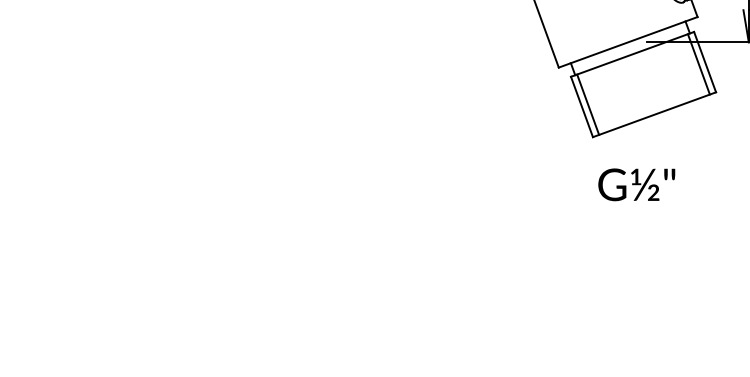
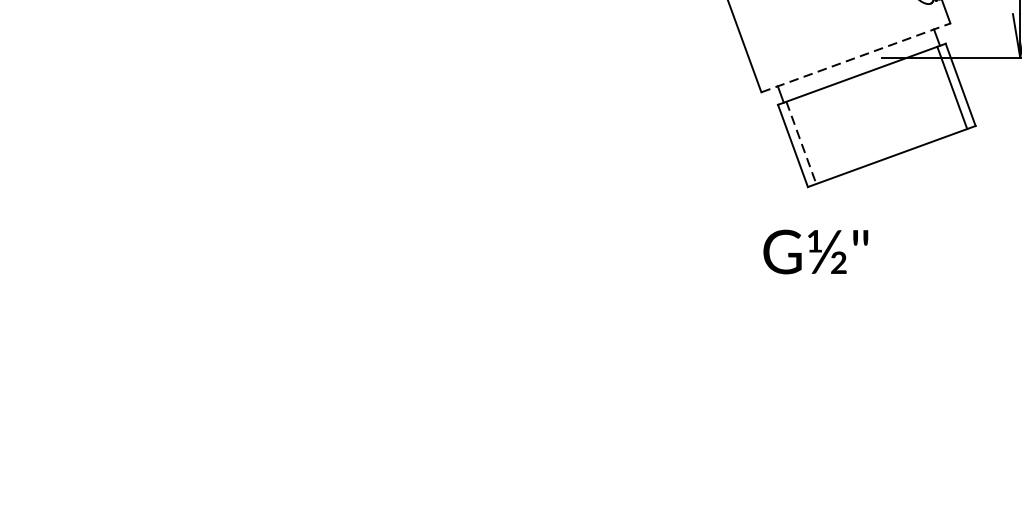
line: (628, 42) -> (856, 58), solid -> dashed
line: (588, 105) -> (801, 143), solid -> dashed
text: (636, 184) -> (815, 251), moved

